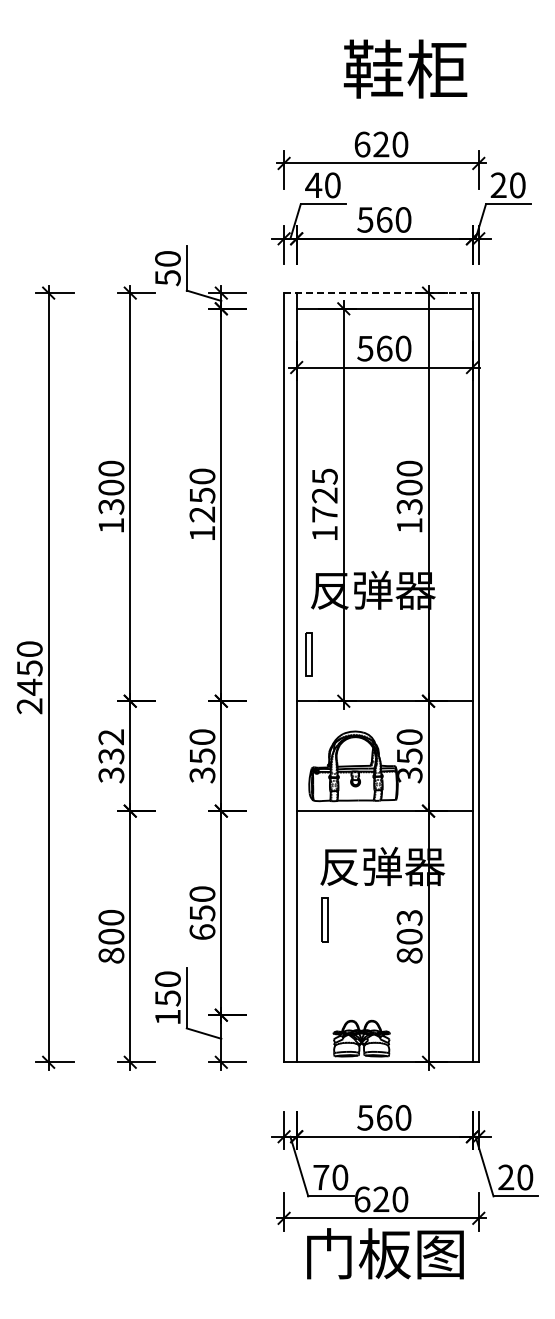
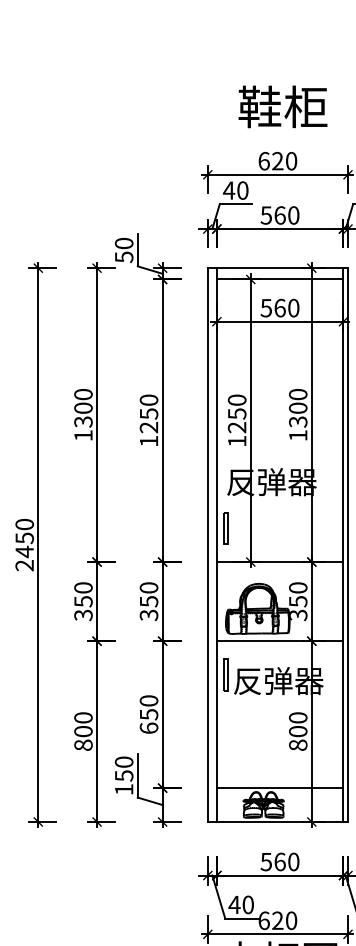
text: (405, 68) -> (282, 106), moved
line: (381, 293) -> (277, 268), dashed -> solid
text: (324, 495) -> (236, 413), 1725 -> 1250
text: (111, 746) -> (83, 594), 332 -> 350
text: (409, 917) -> (298, 717), 803 -> 800
part: (324, 919) -> (225, 674), moved
line: (384, 1015) -> (280, 788), added
text: (320, 1177) -> (234, 904), 70 -> 40

